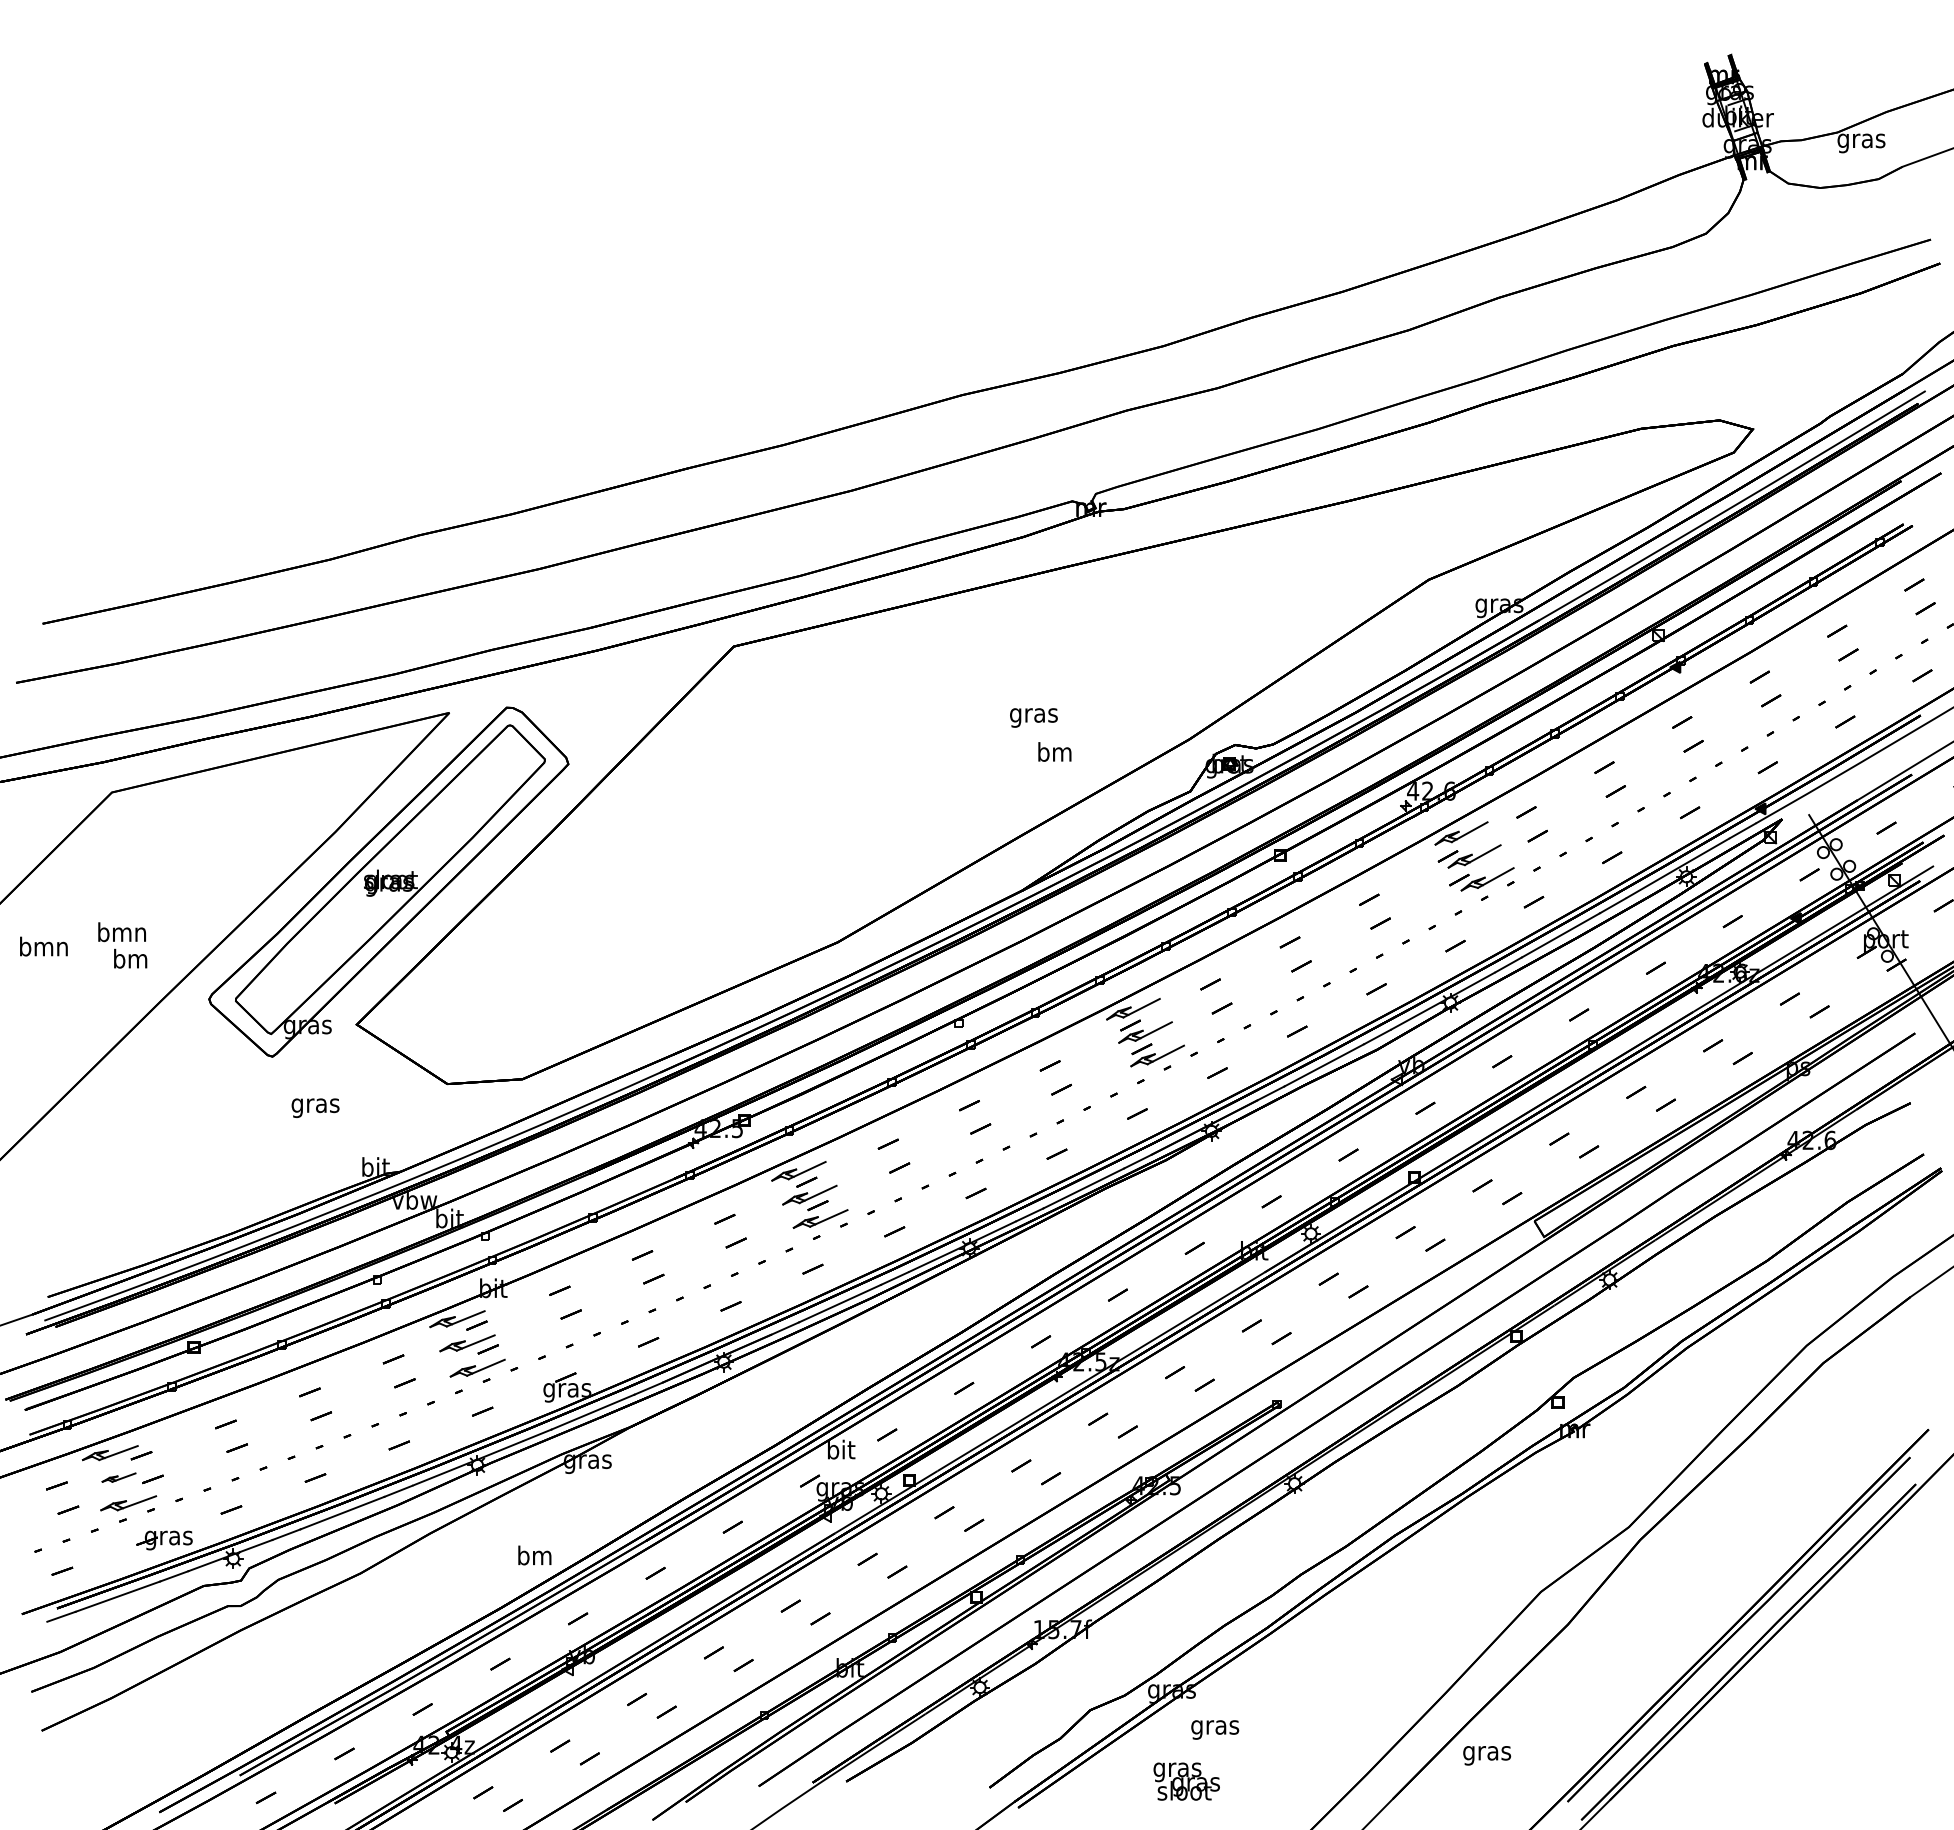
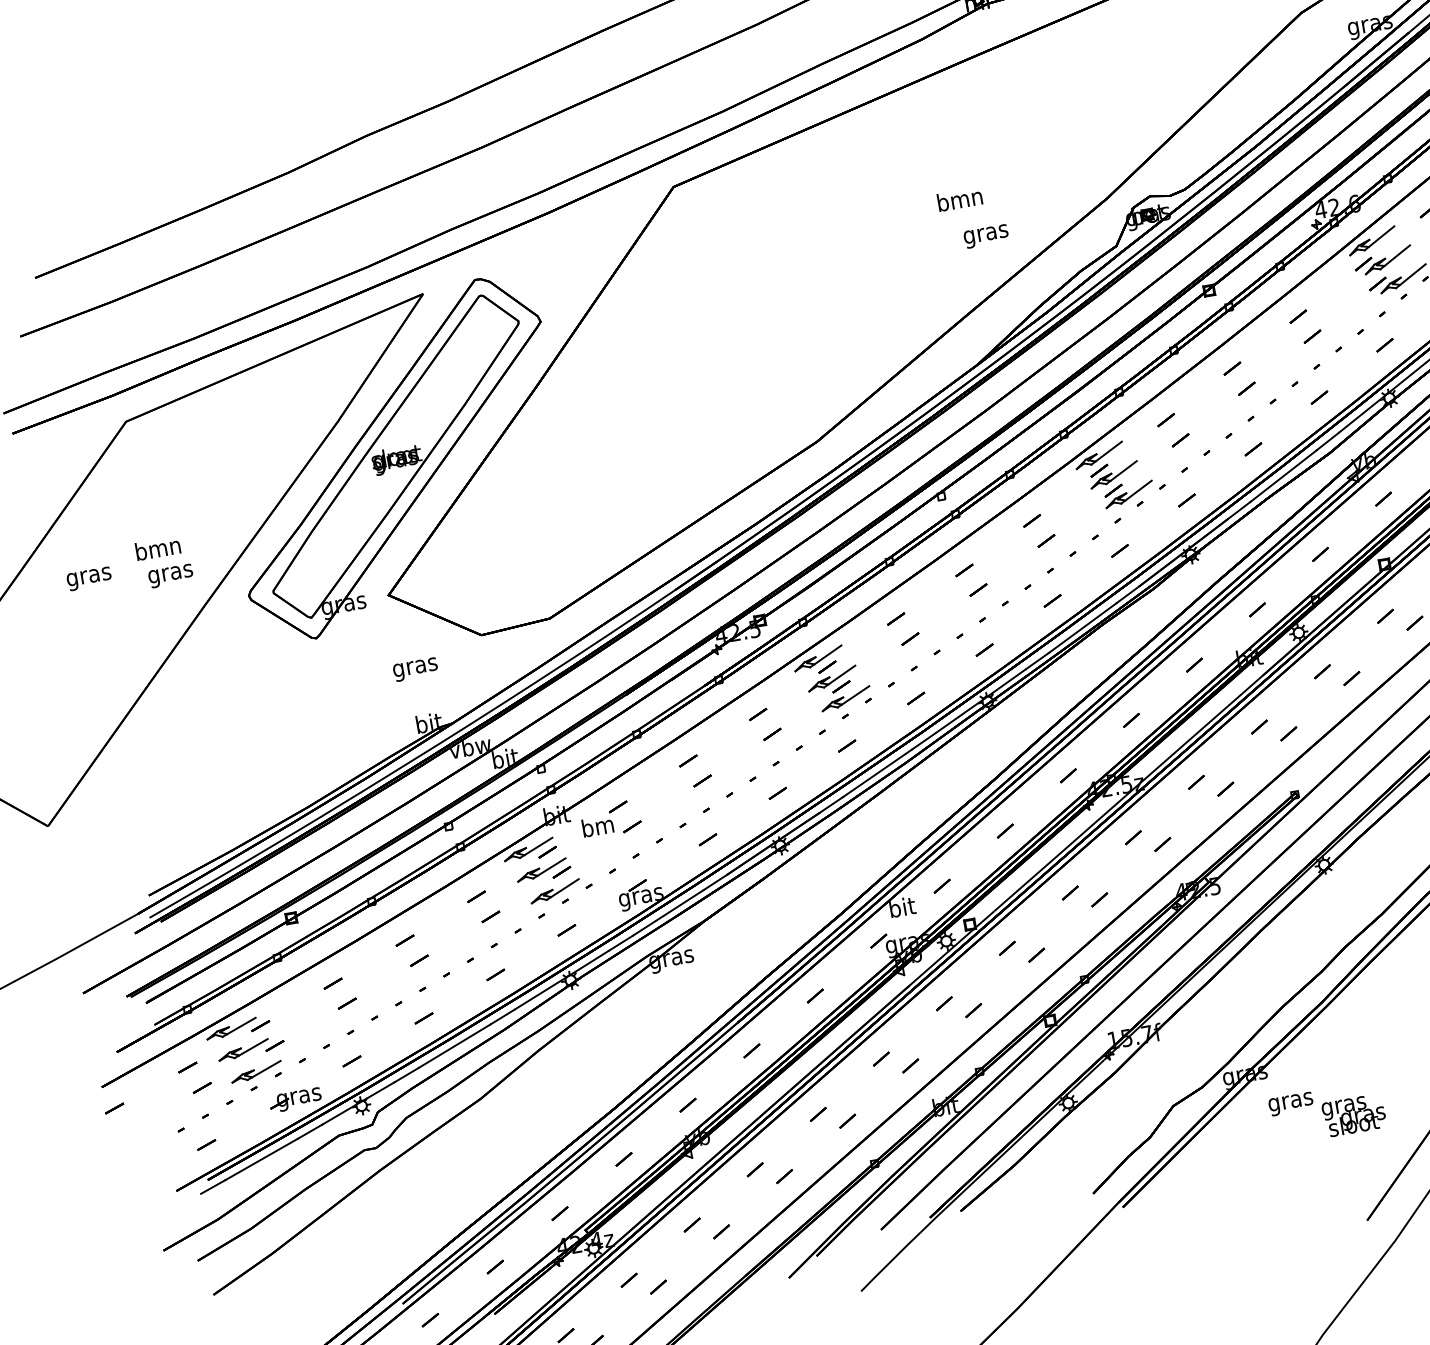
text: (1033, 715) -> (960, 201), gras -> bmn
text: (1054, 754) -> (985, 234), bm -> gras
text: (43, 948) -> (88, 576), bmn -> gras
text: (130, 960) -> (170, 573), bm -> gras
text: (315, 1107) -> (415, 669), moved
part: (118, 1477) -> (243, 1049), size x1.67
text: (534, 1555) -> (597, 826), moved
text: (1186, 1781) -> (1354, 1115), moved

